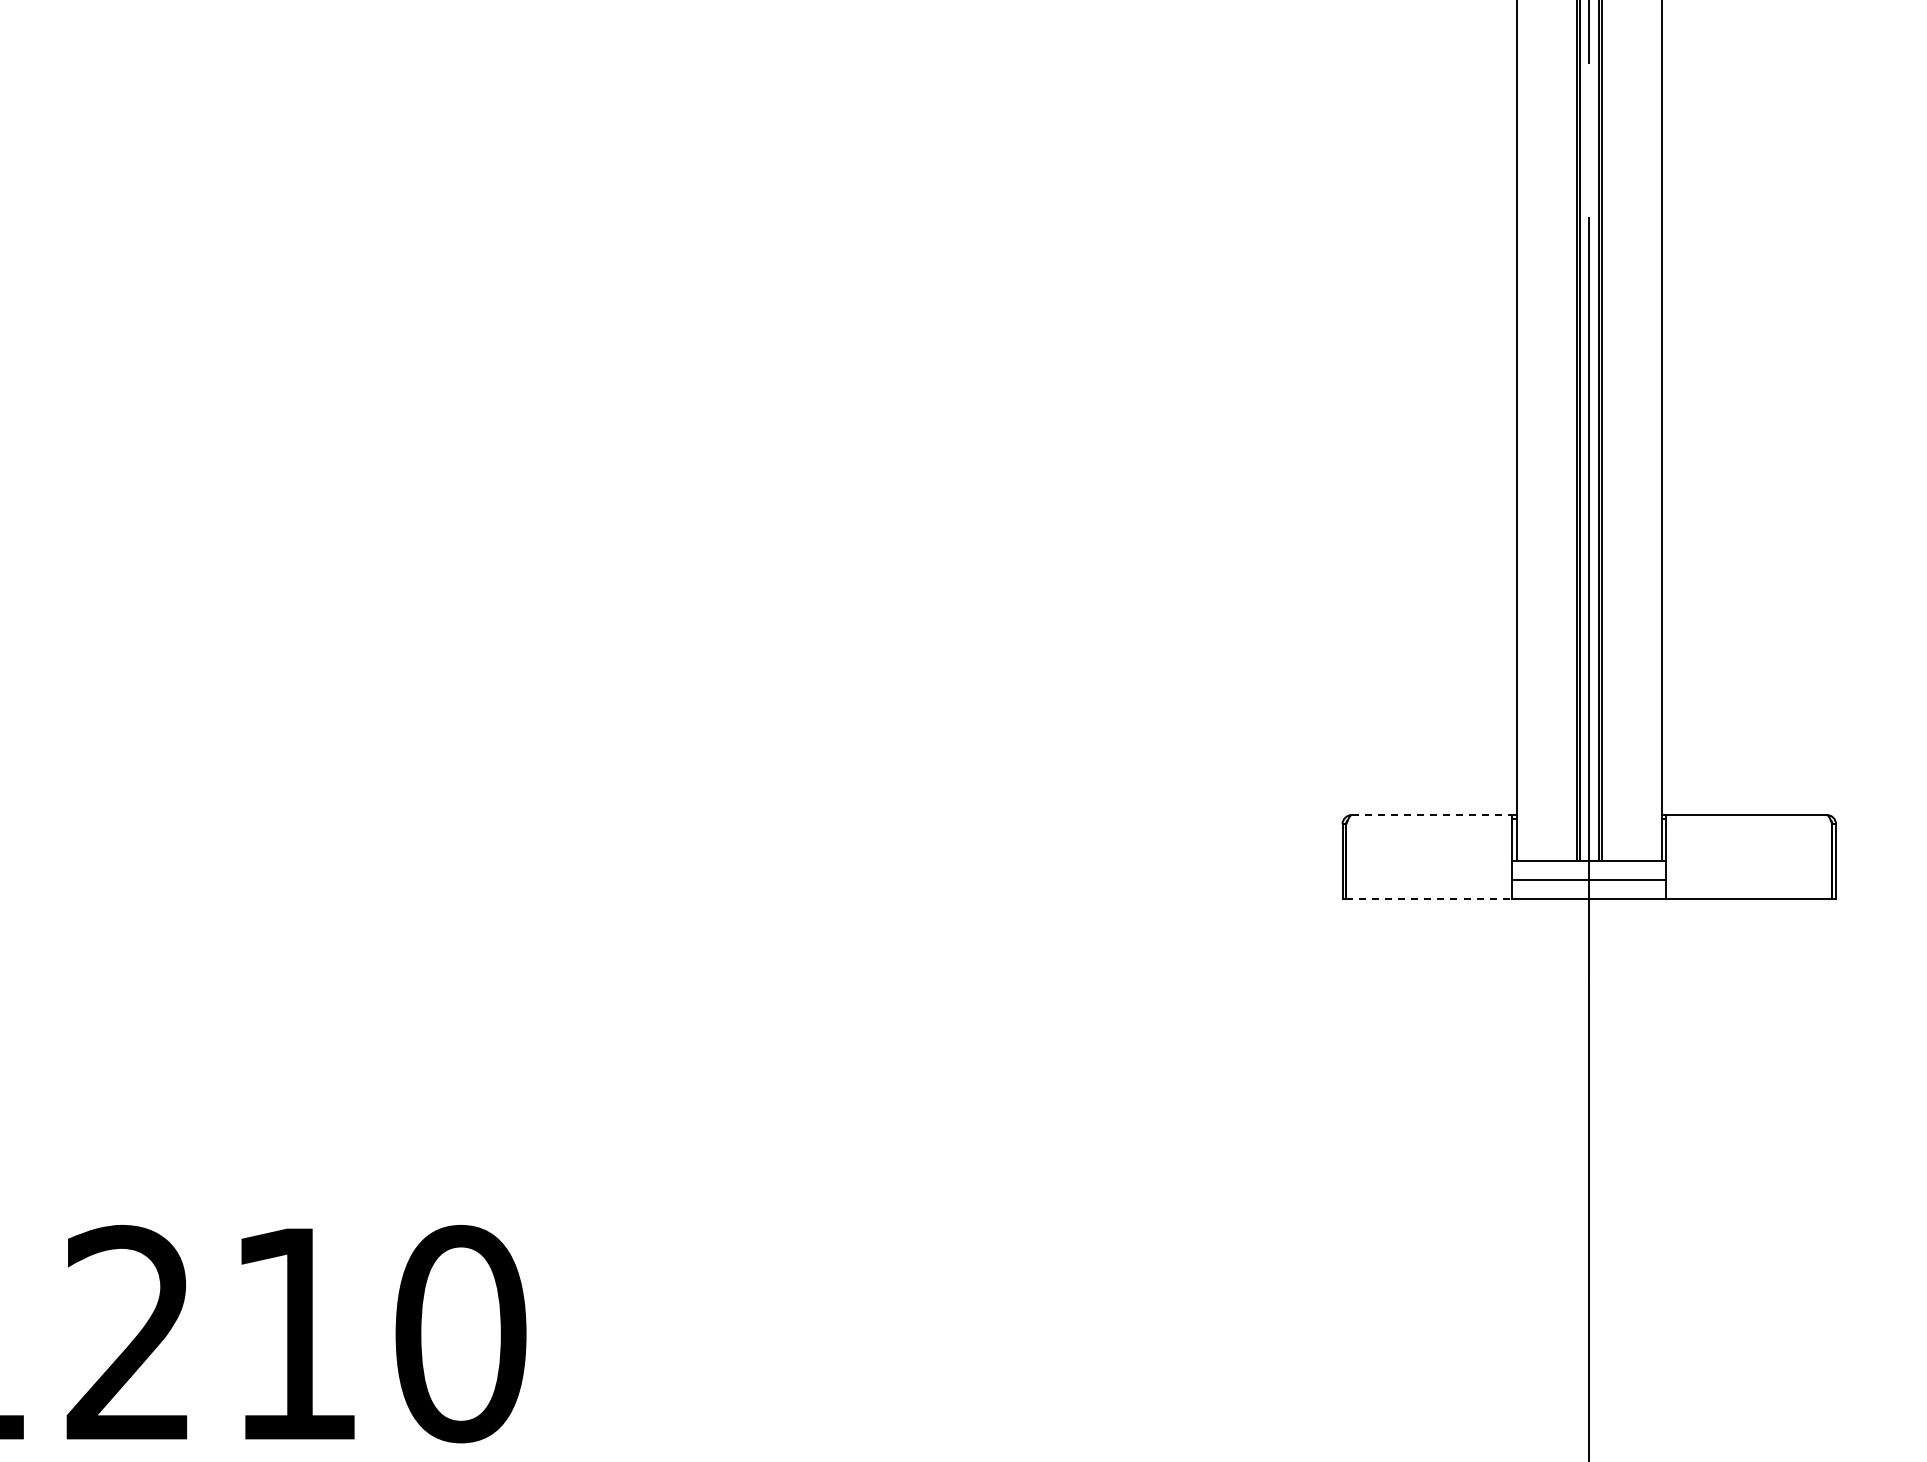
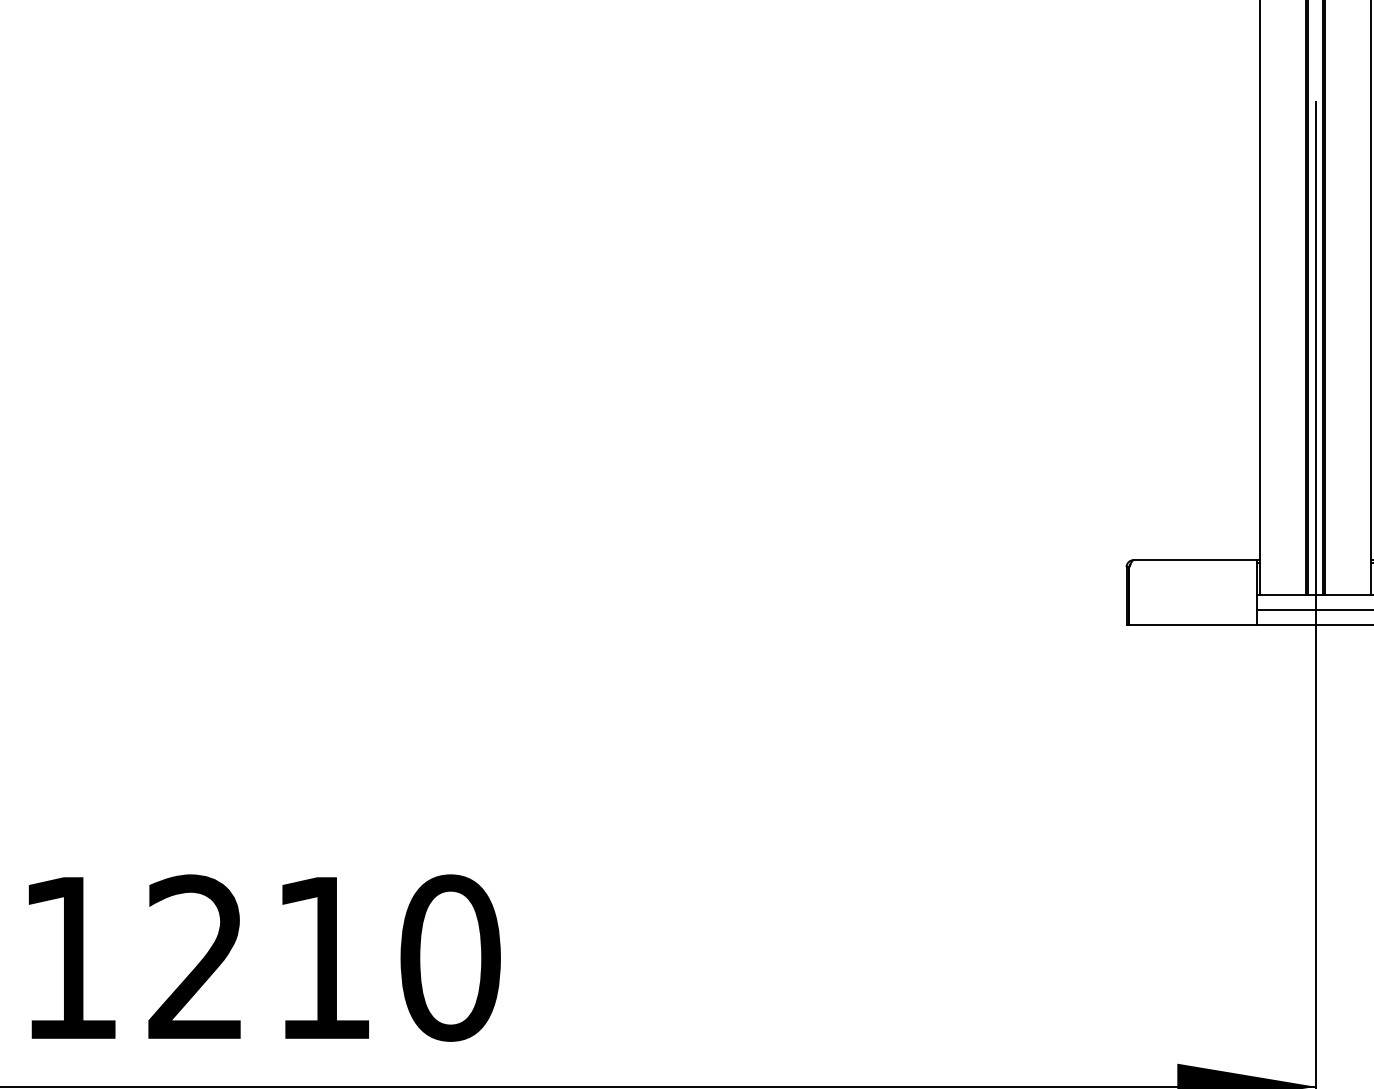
line: (1432, 815) -> (1195, 560), dashed -> solid
line: (1429, 899) -> (1193, 624), dashed -> solid

